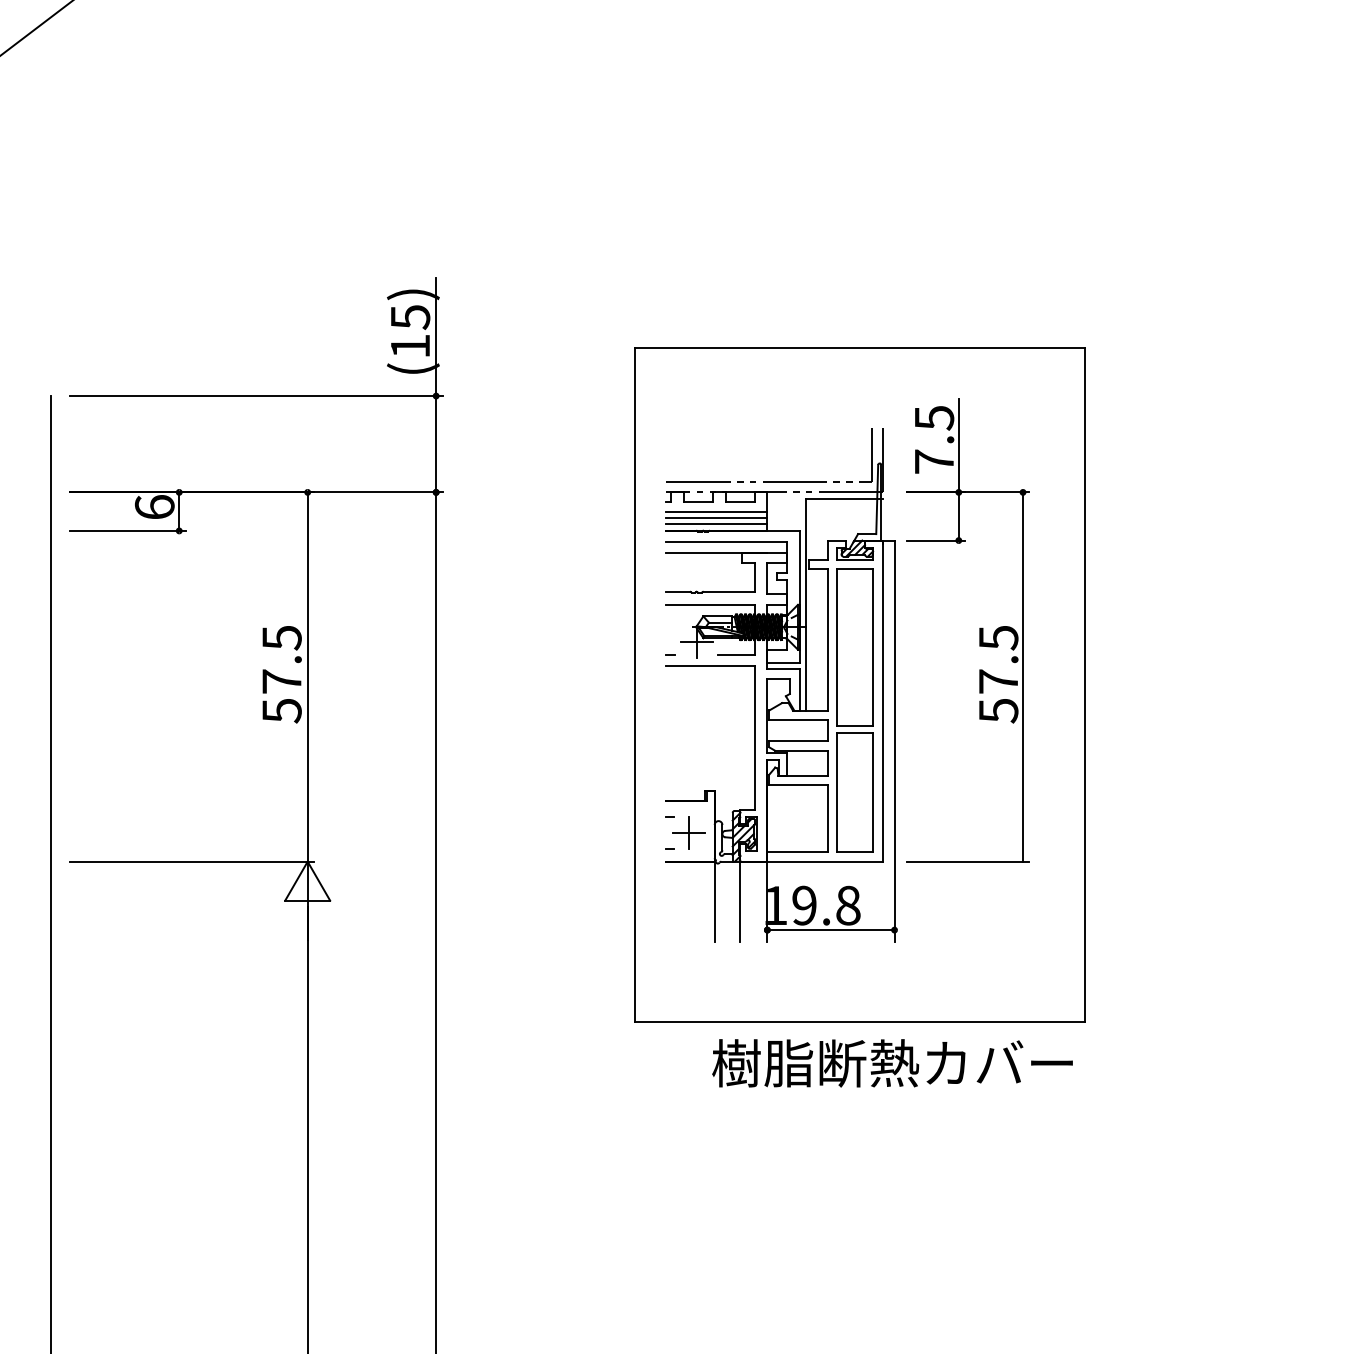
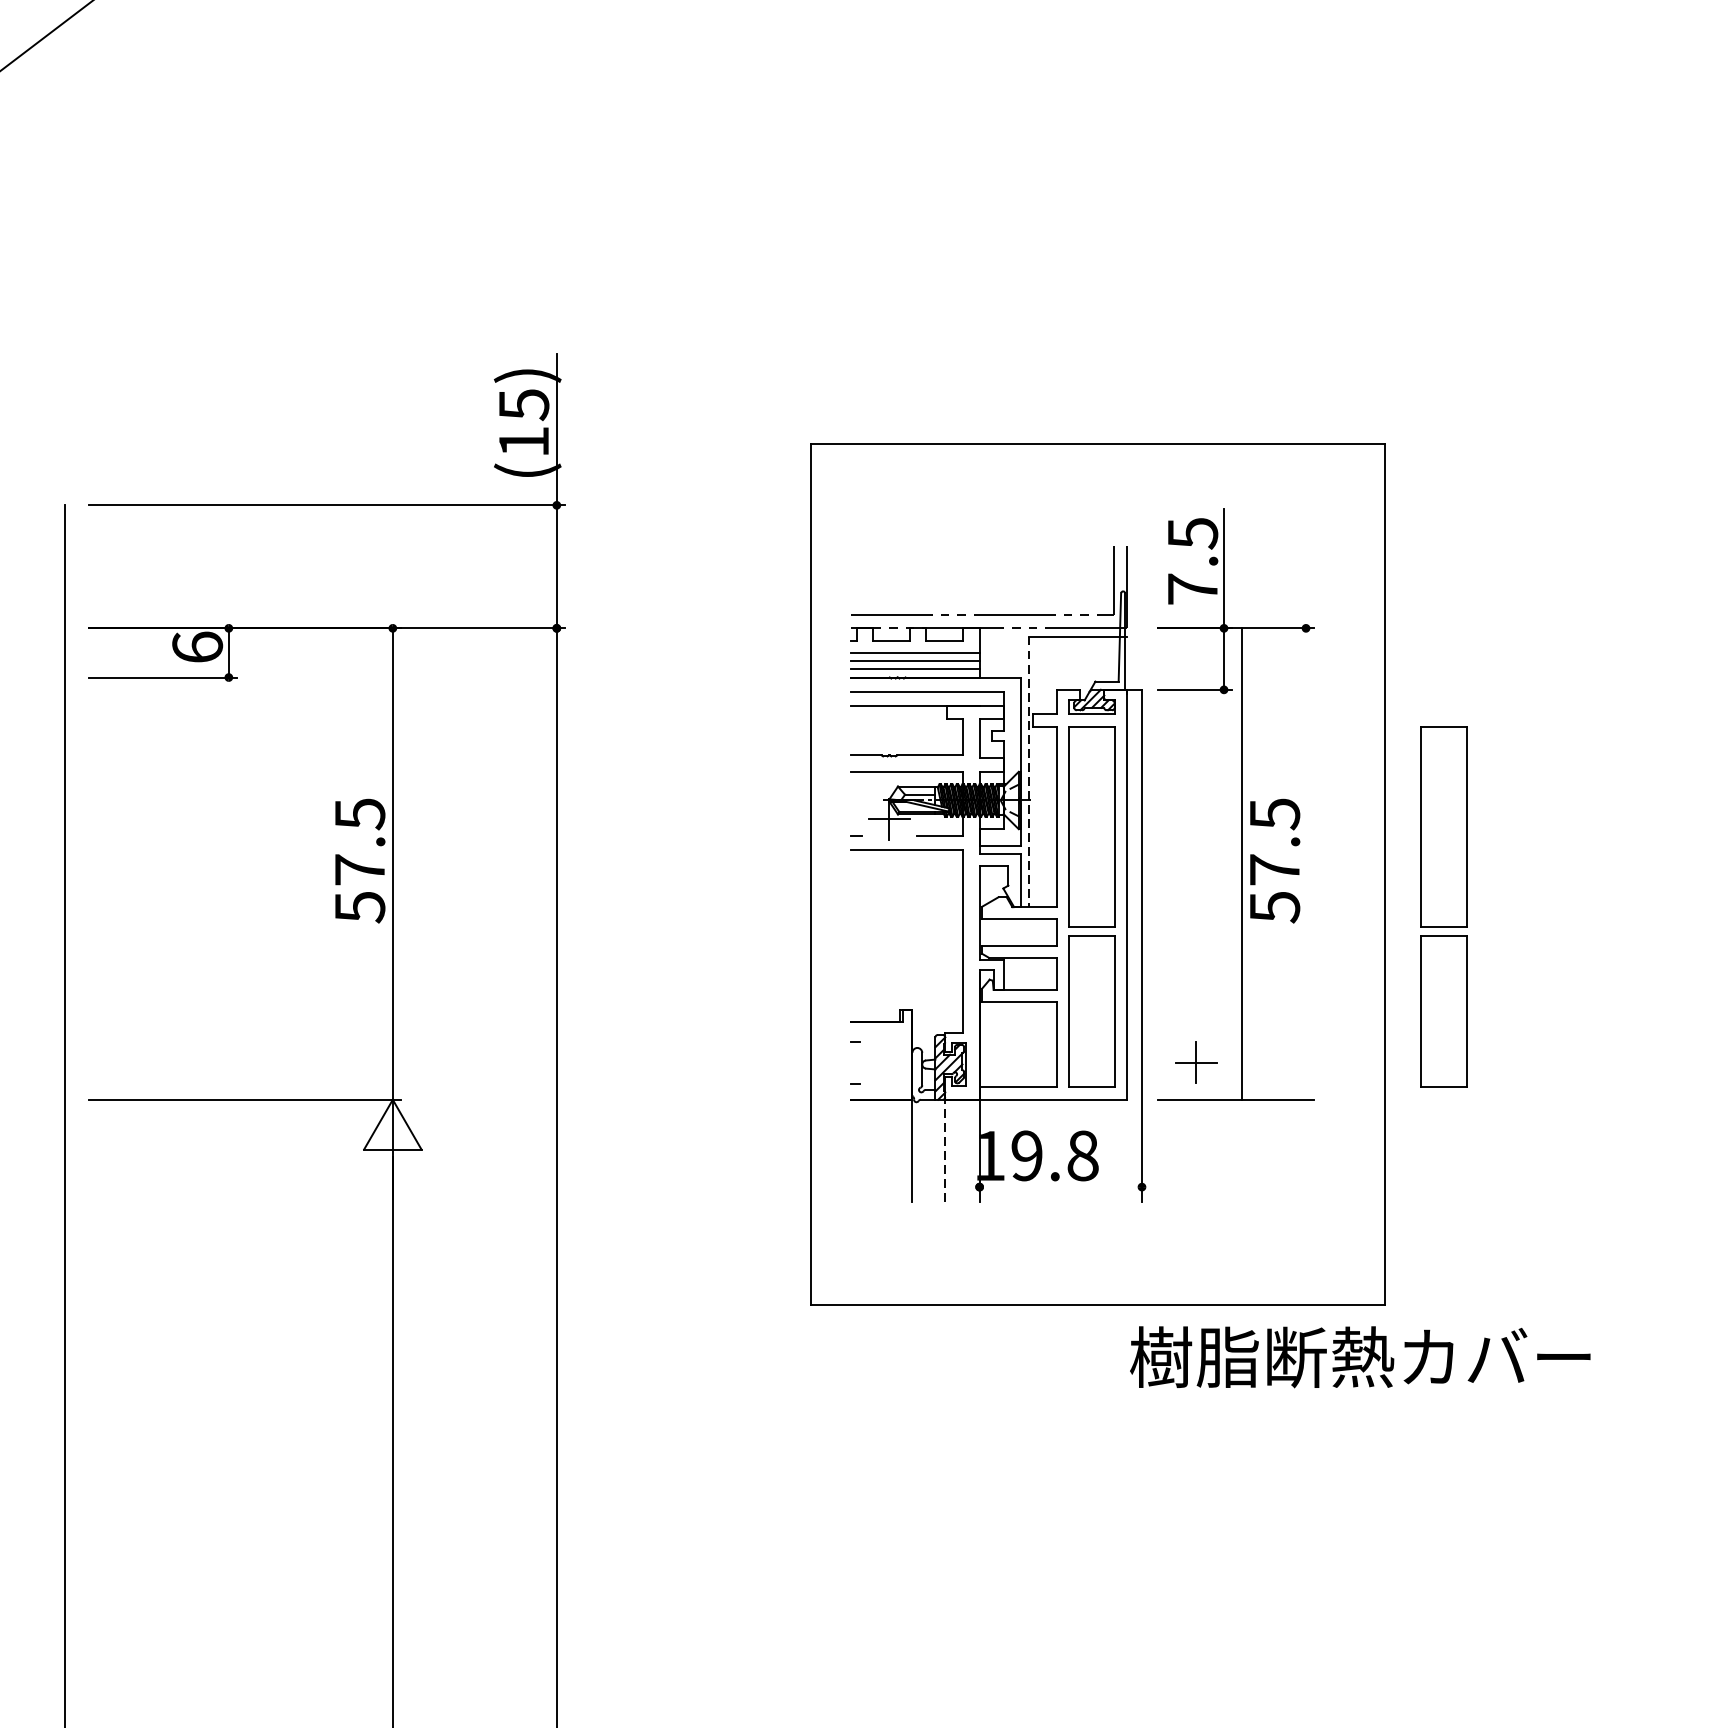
line: (805, 604) -> (1028, 771), solid -> dashed
line: (1023, 676) -> (1242, 863), moved
part: (1130, 710) -> (1443, 906), added
part: (688, 832) -> (1195, 1062), moved
line: (740, 901) -> (945, 1150), solid -> dashed
line: (830, 930) -> (1060, 1187), removed
text: (892, 1063) -> (1360, 1357), moved

